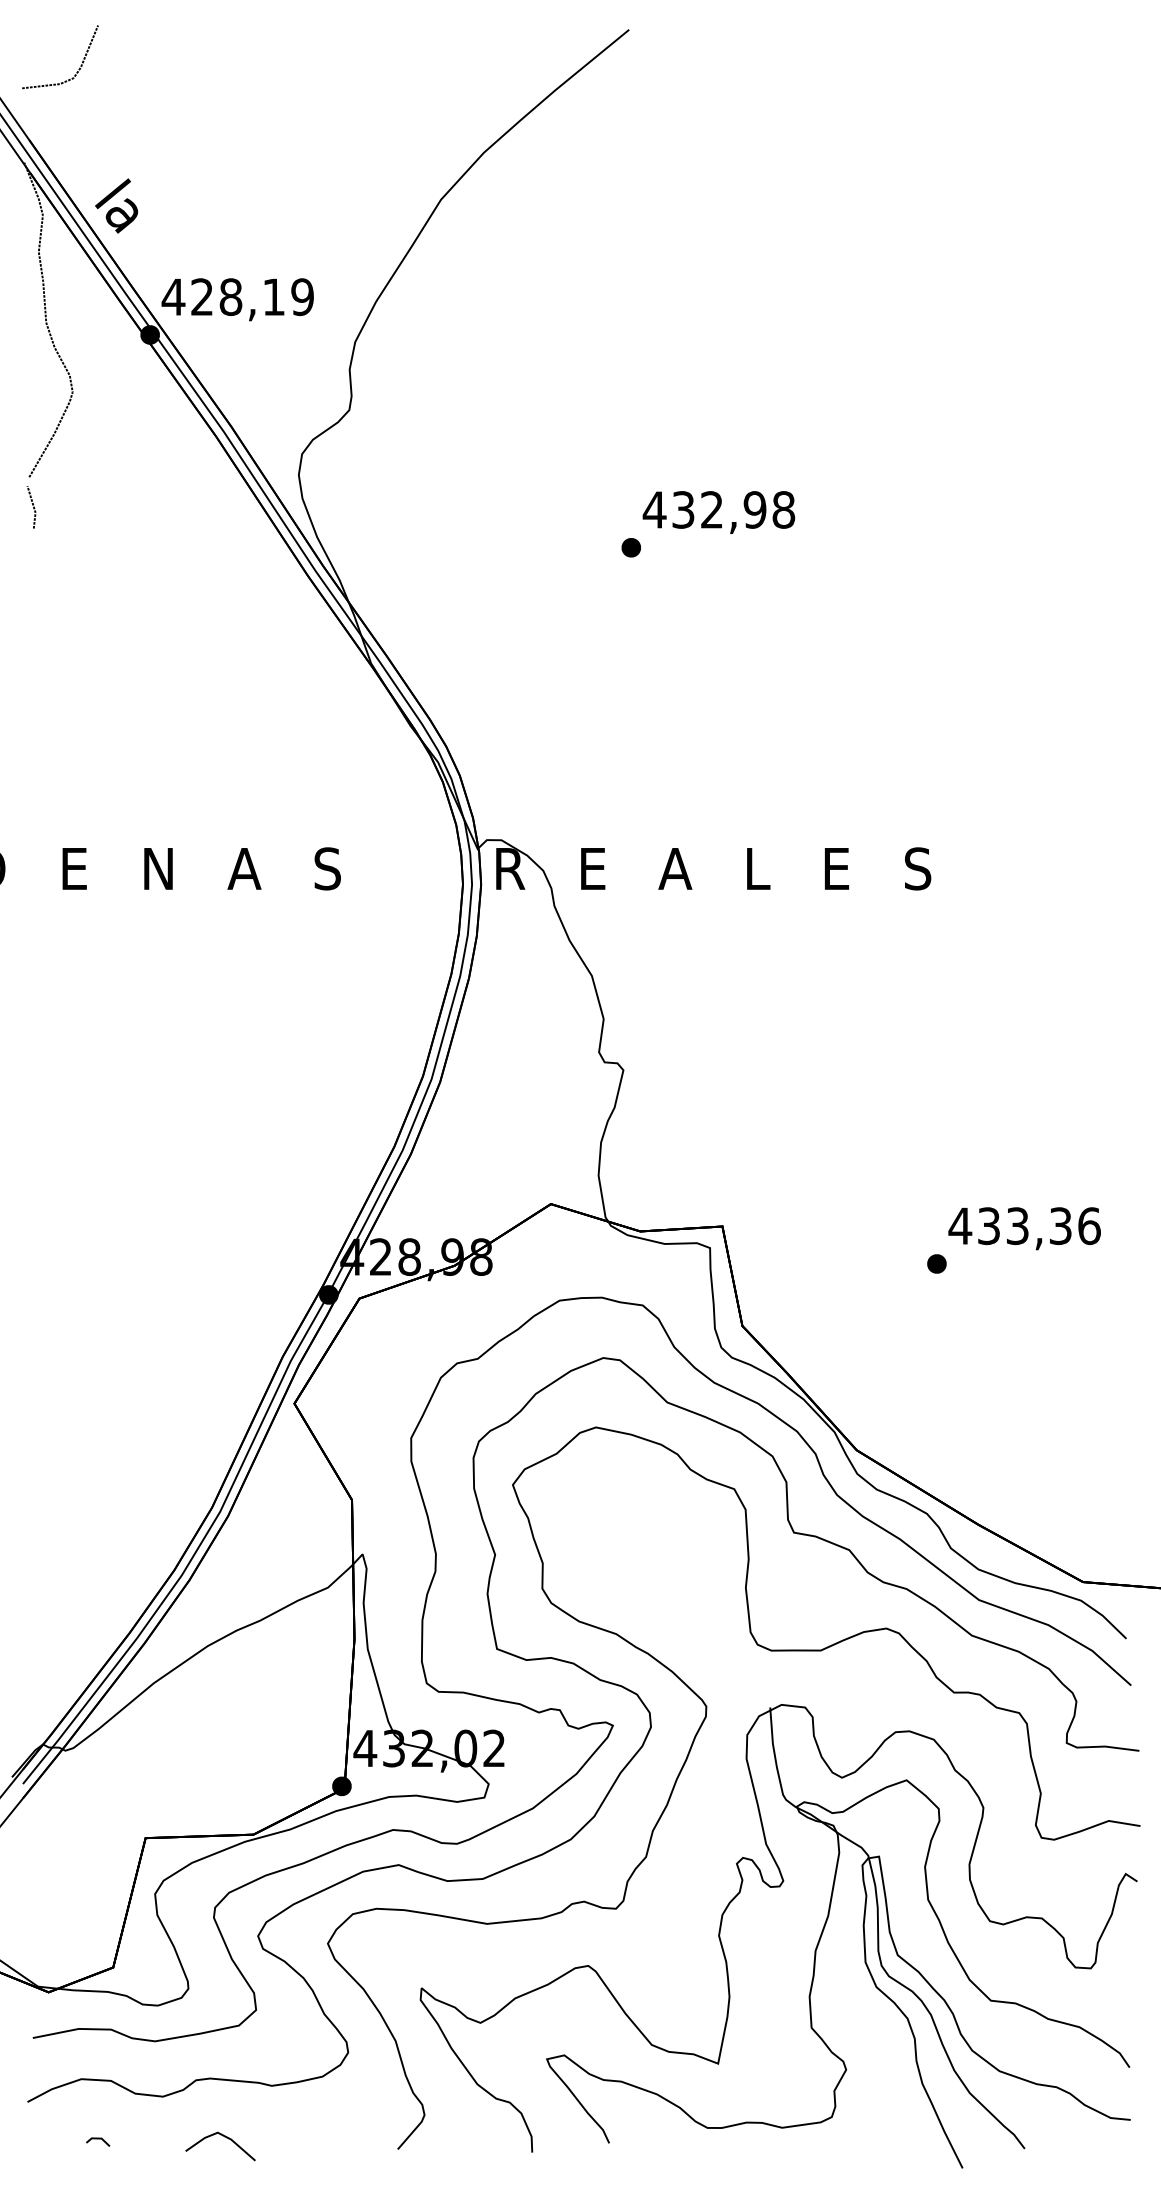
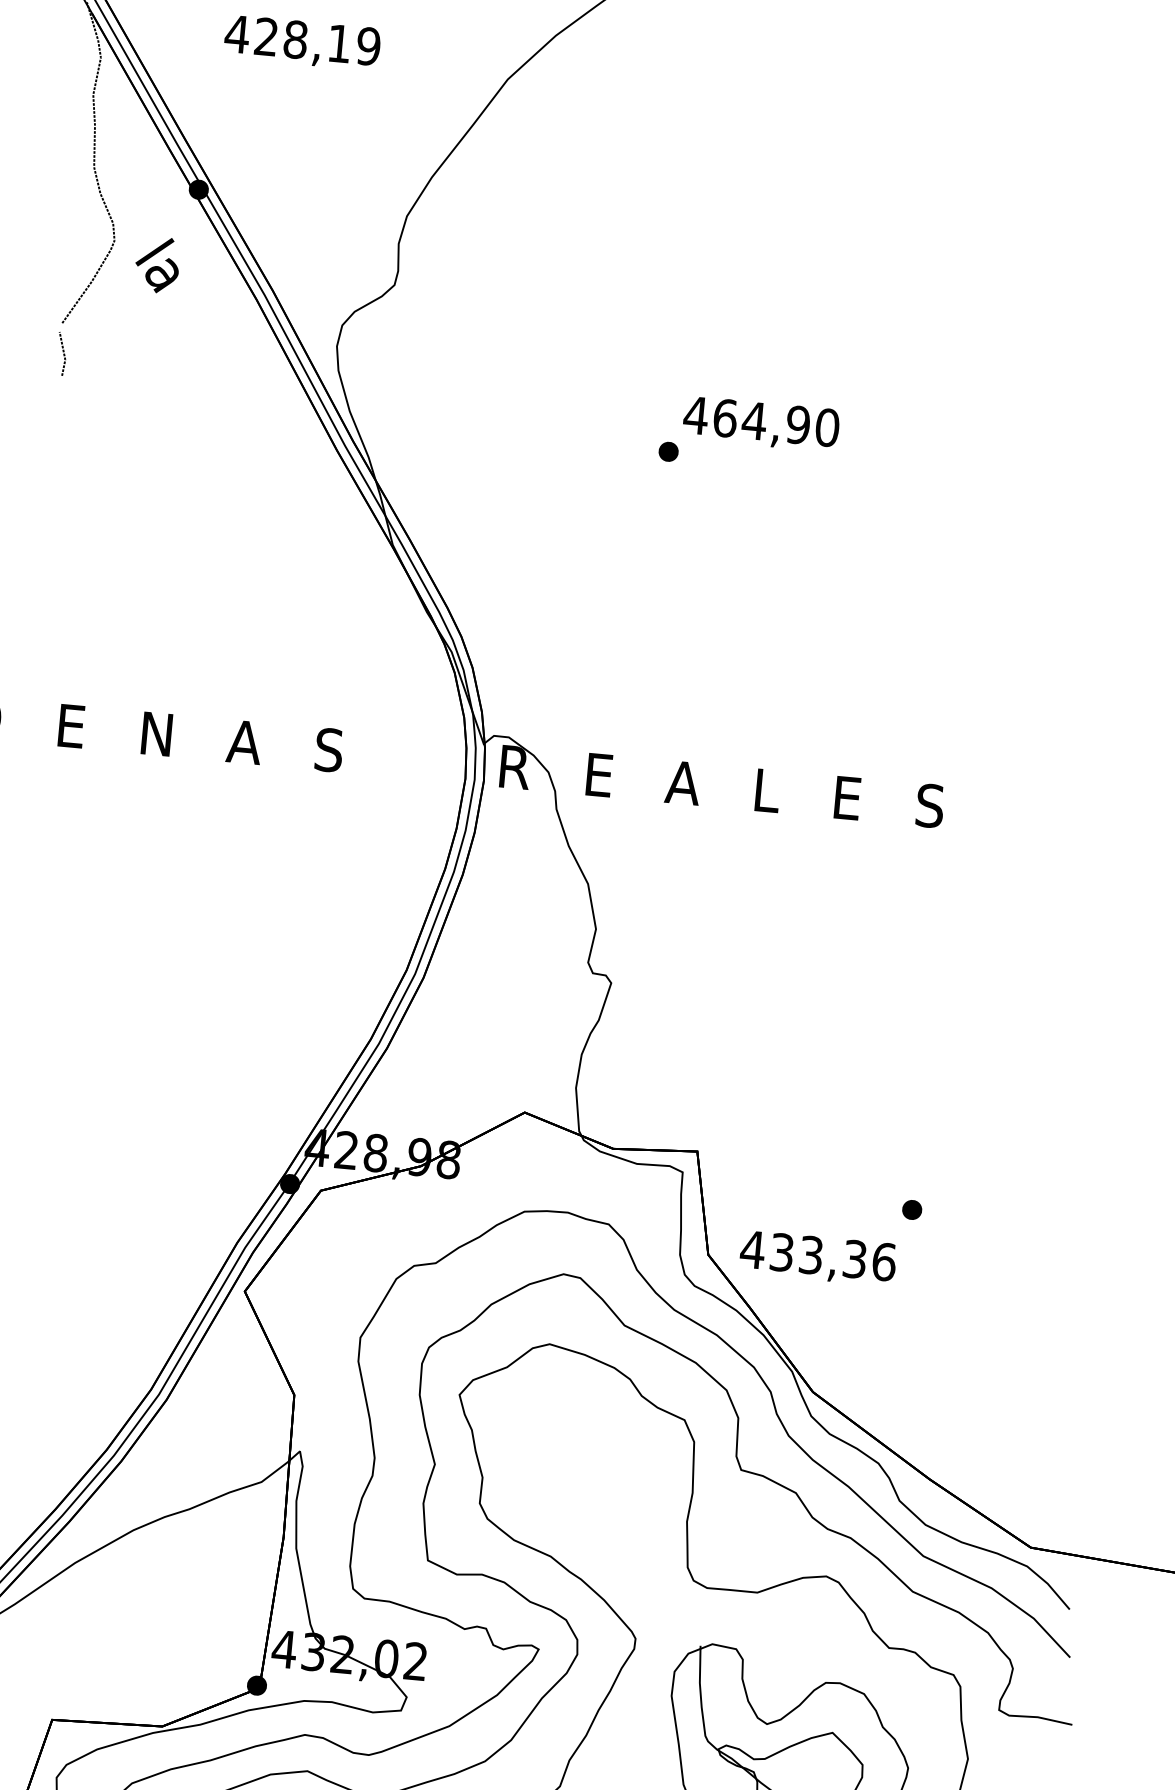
text: (116, 205) -> (157, 264), moved
text: (237, 299) -> (302, 42), moved
text: (733, 509) -> (776, 422), 432,98 -> 464,90
text: (1024, 1228) -> (817, 1258), moved

